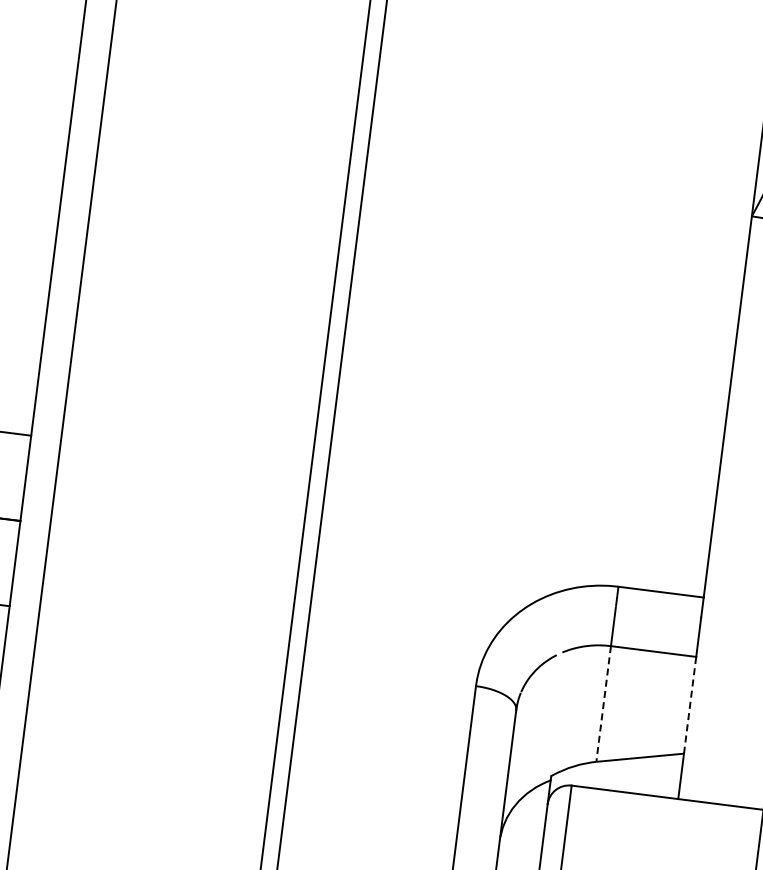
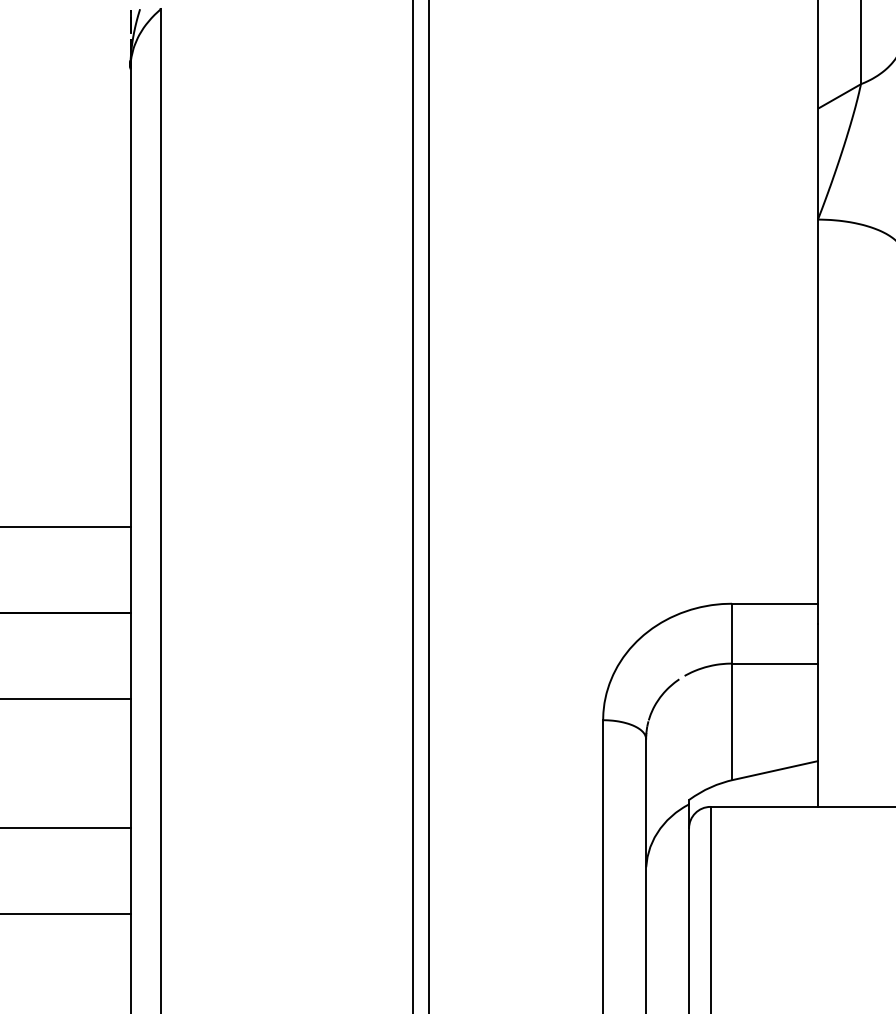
line: (604, 704) -> (732, 722), dashed -> solid
line: (689, 705) -> (817, 712), dashed -> solid

